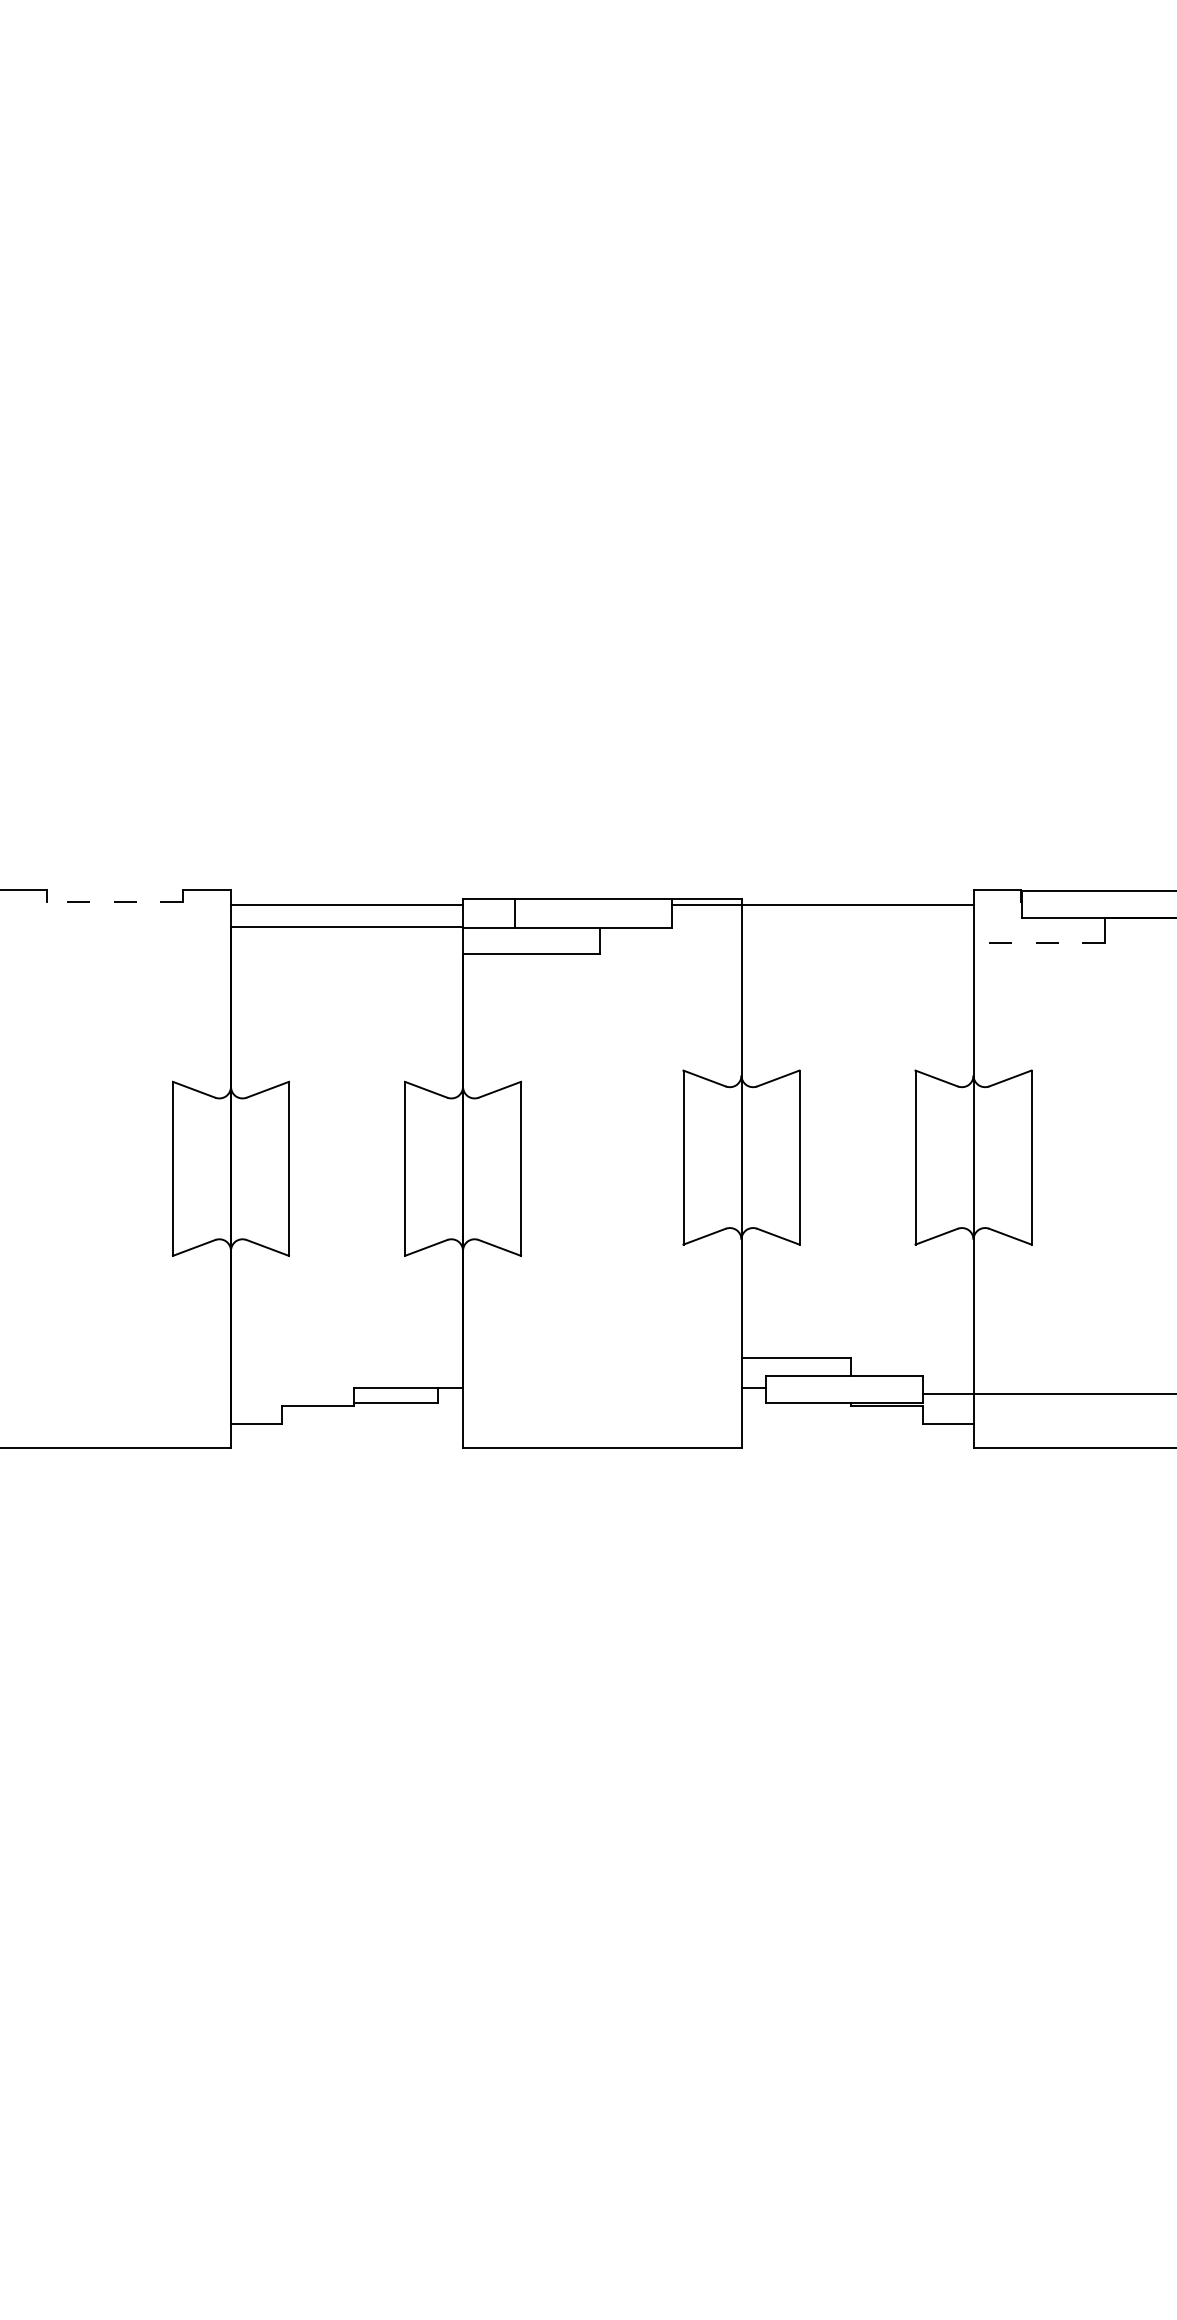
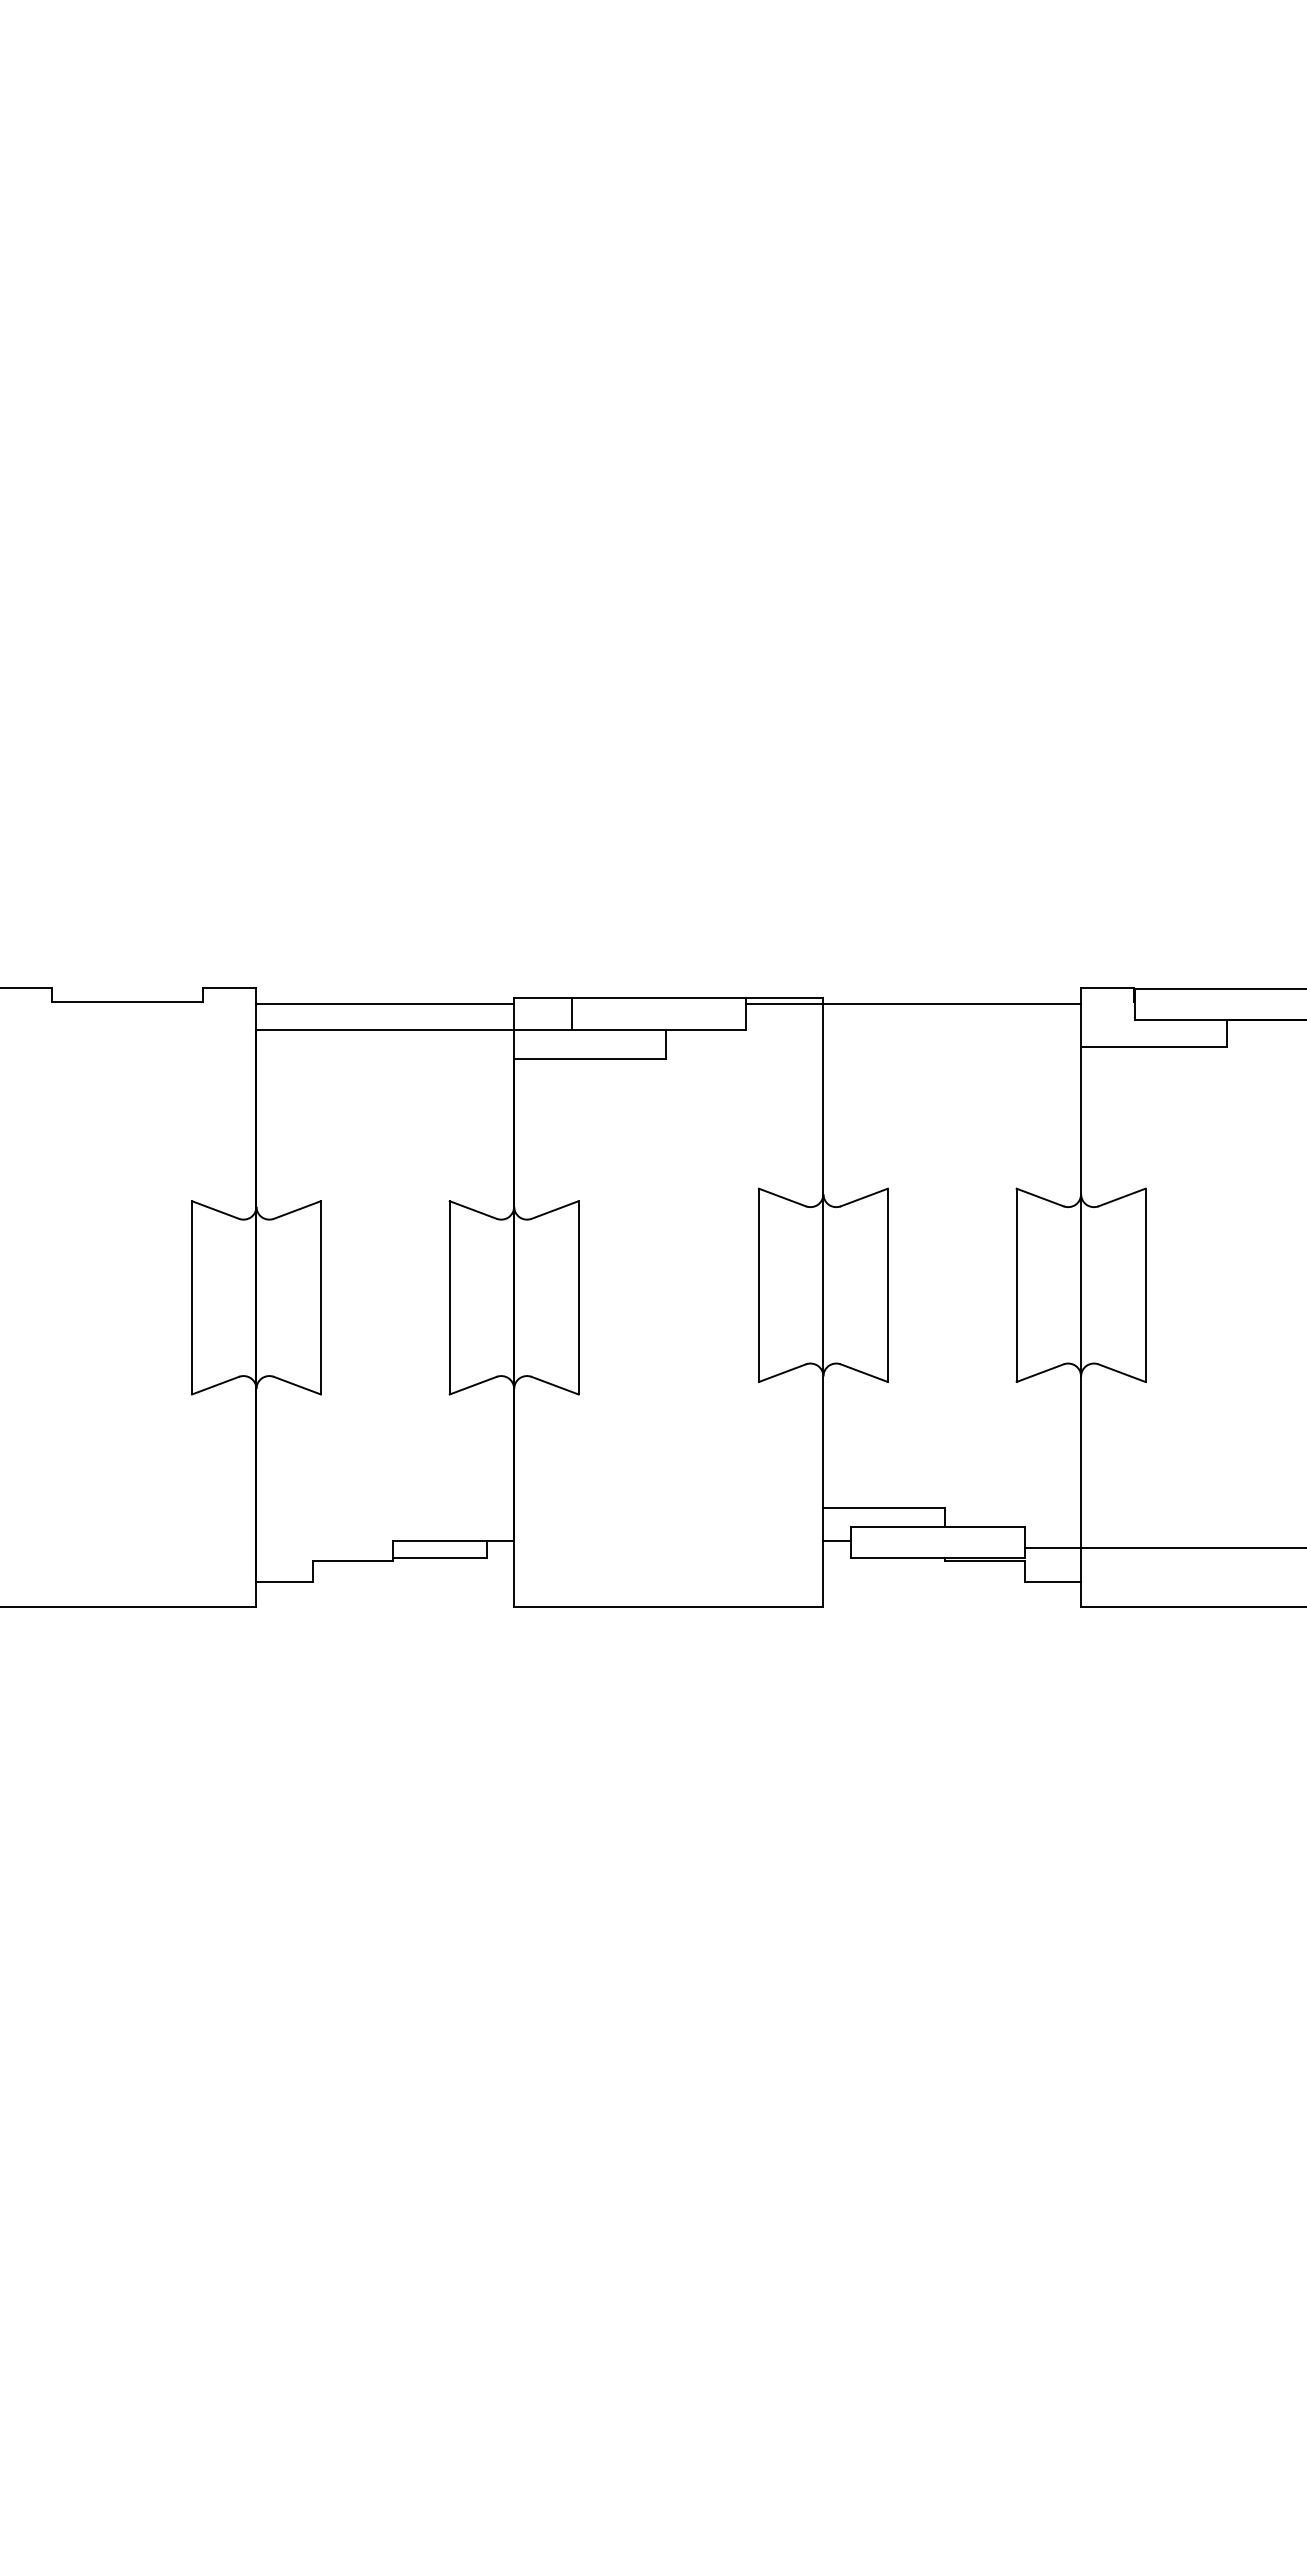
line: (114, 902) -> (127, 1002), dashed -> solid
line: (1038, 942) -> (1153, 1046), dashed -> solid

